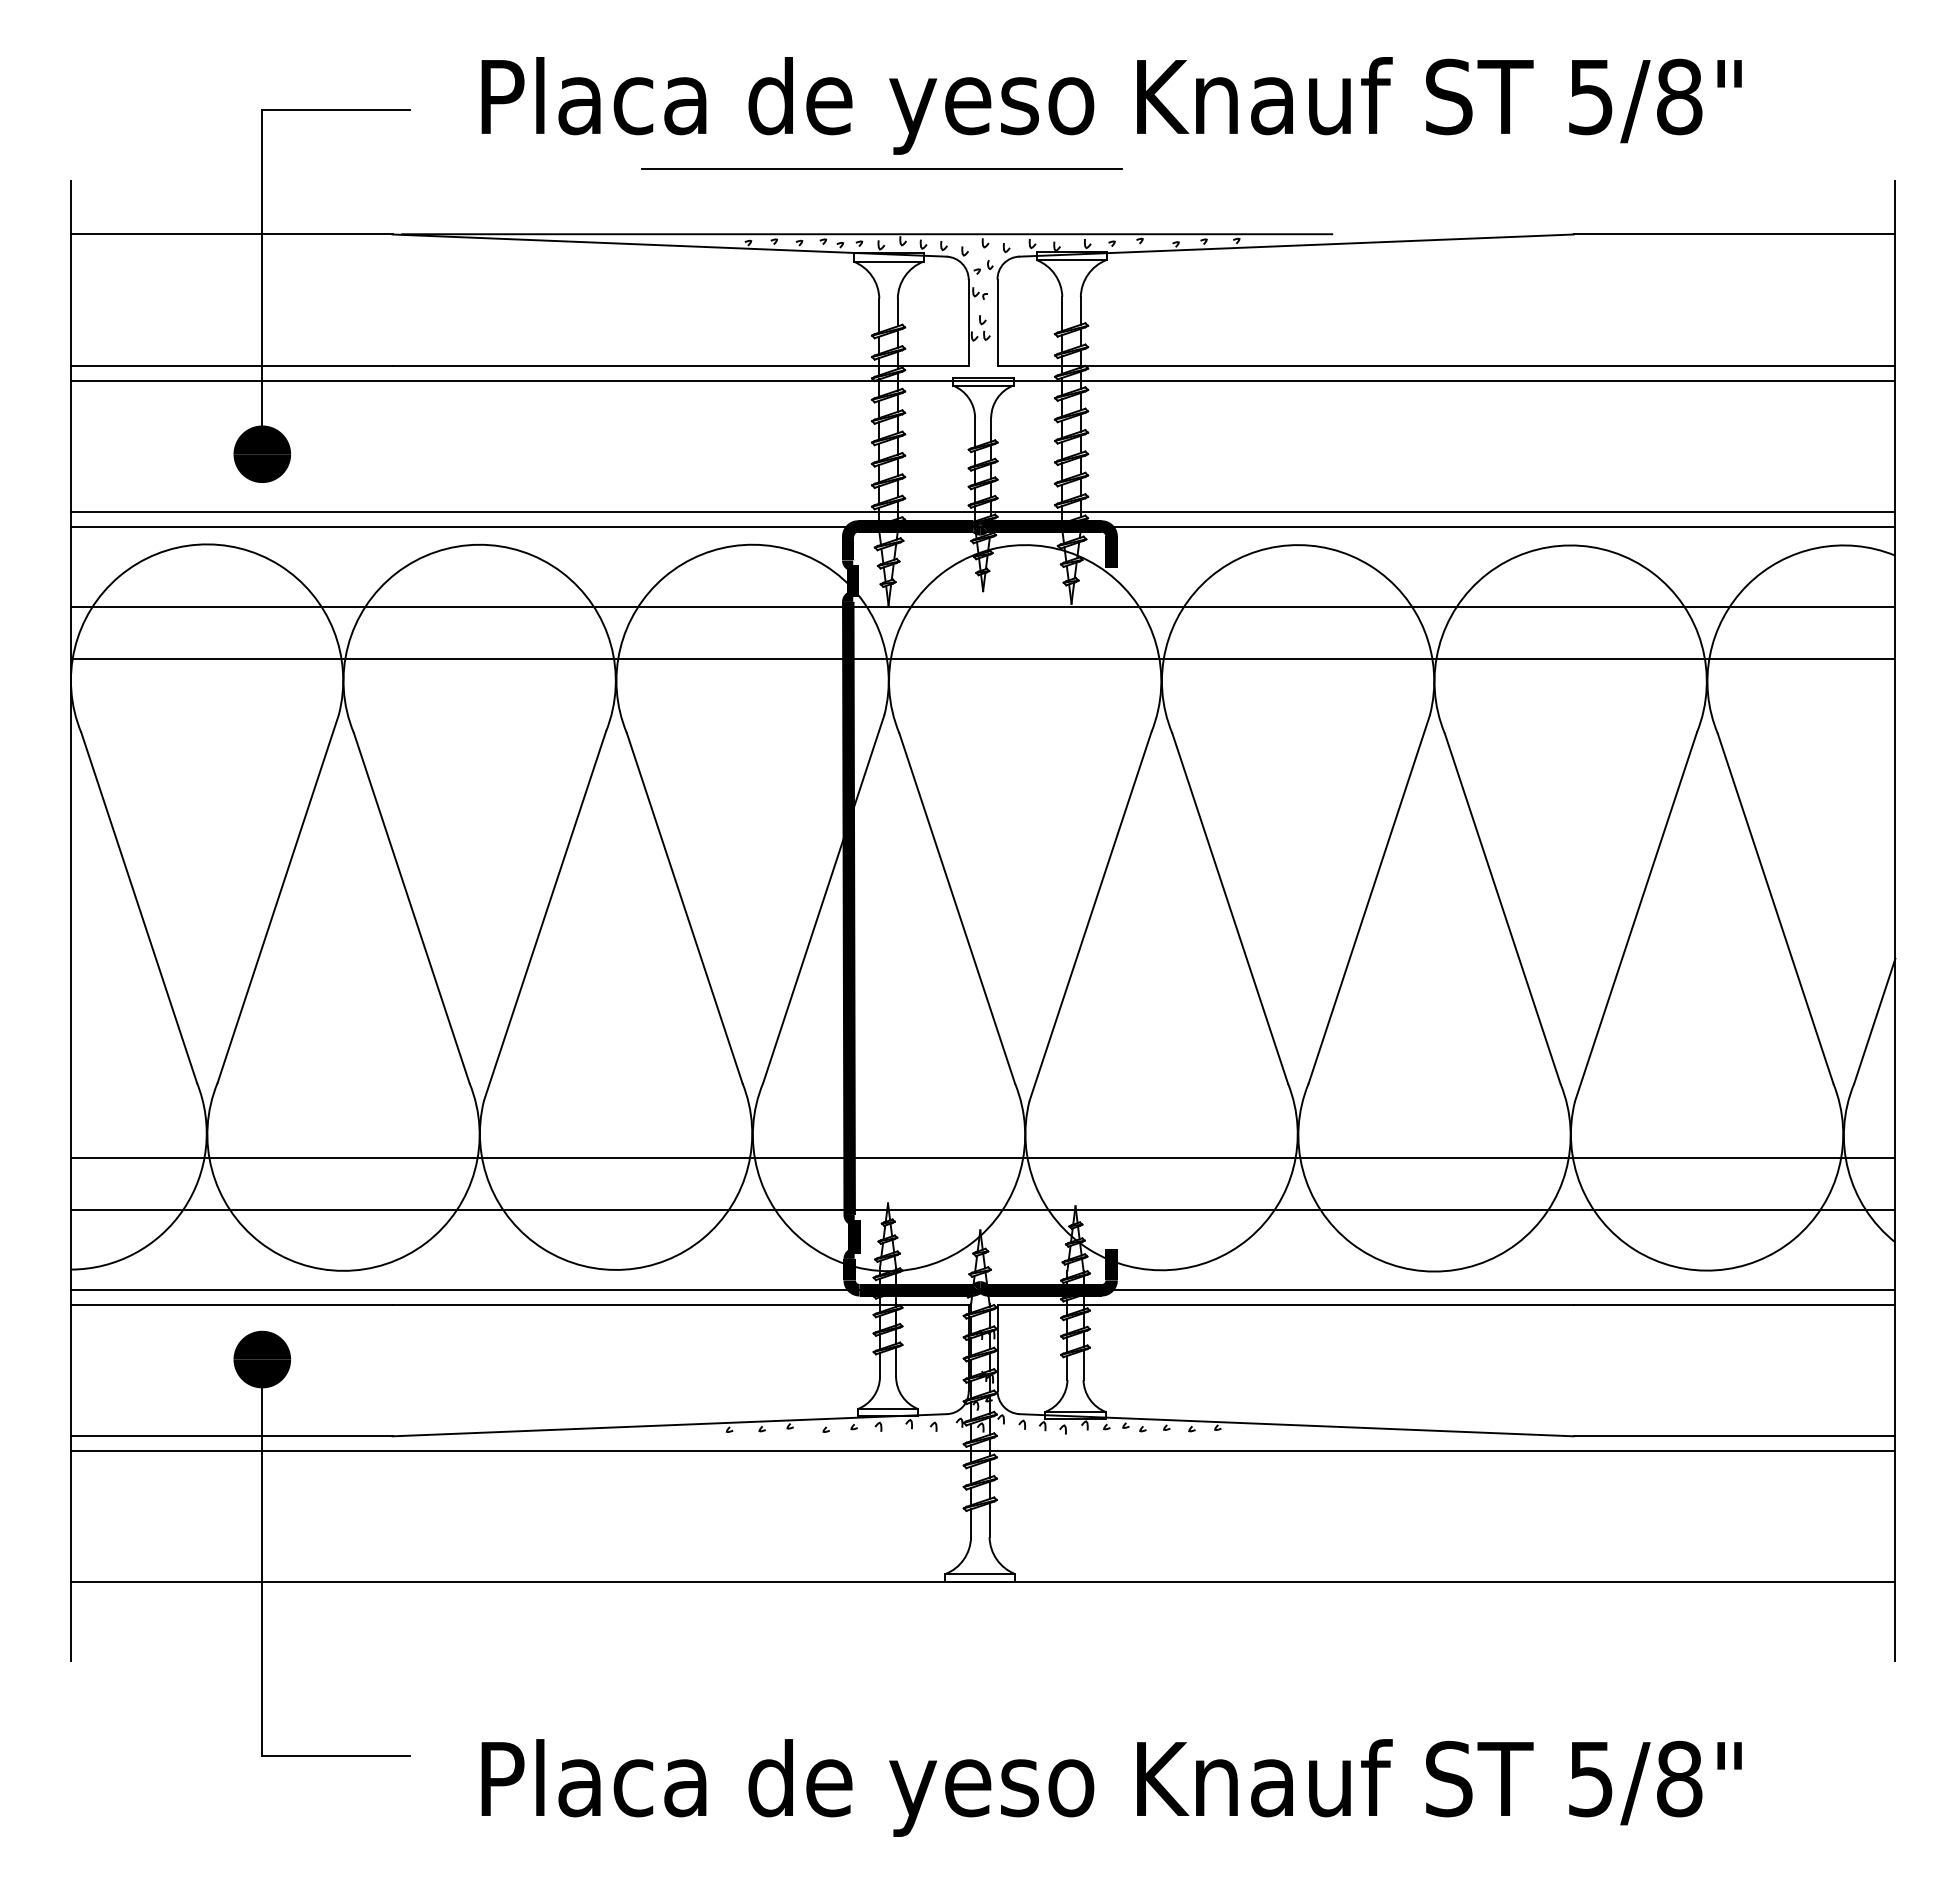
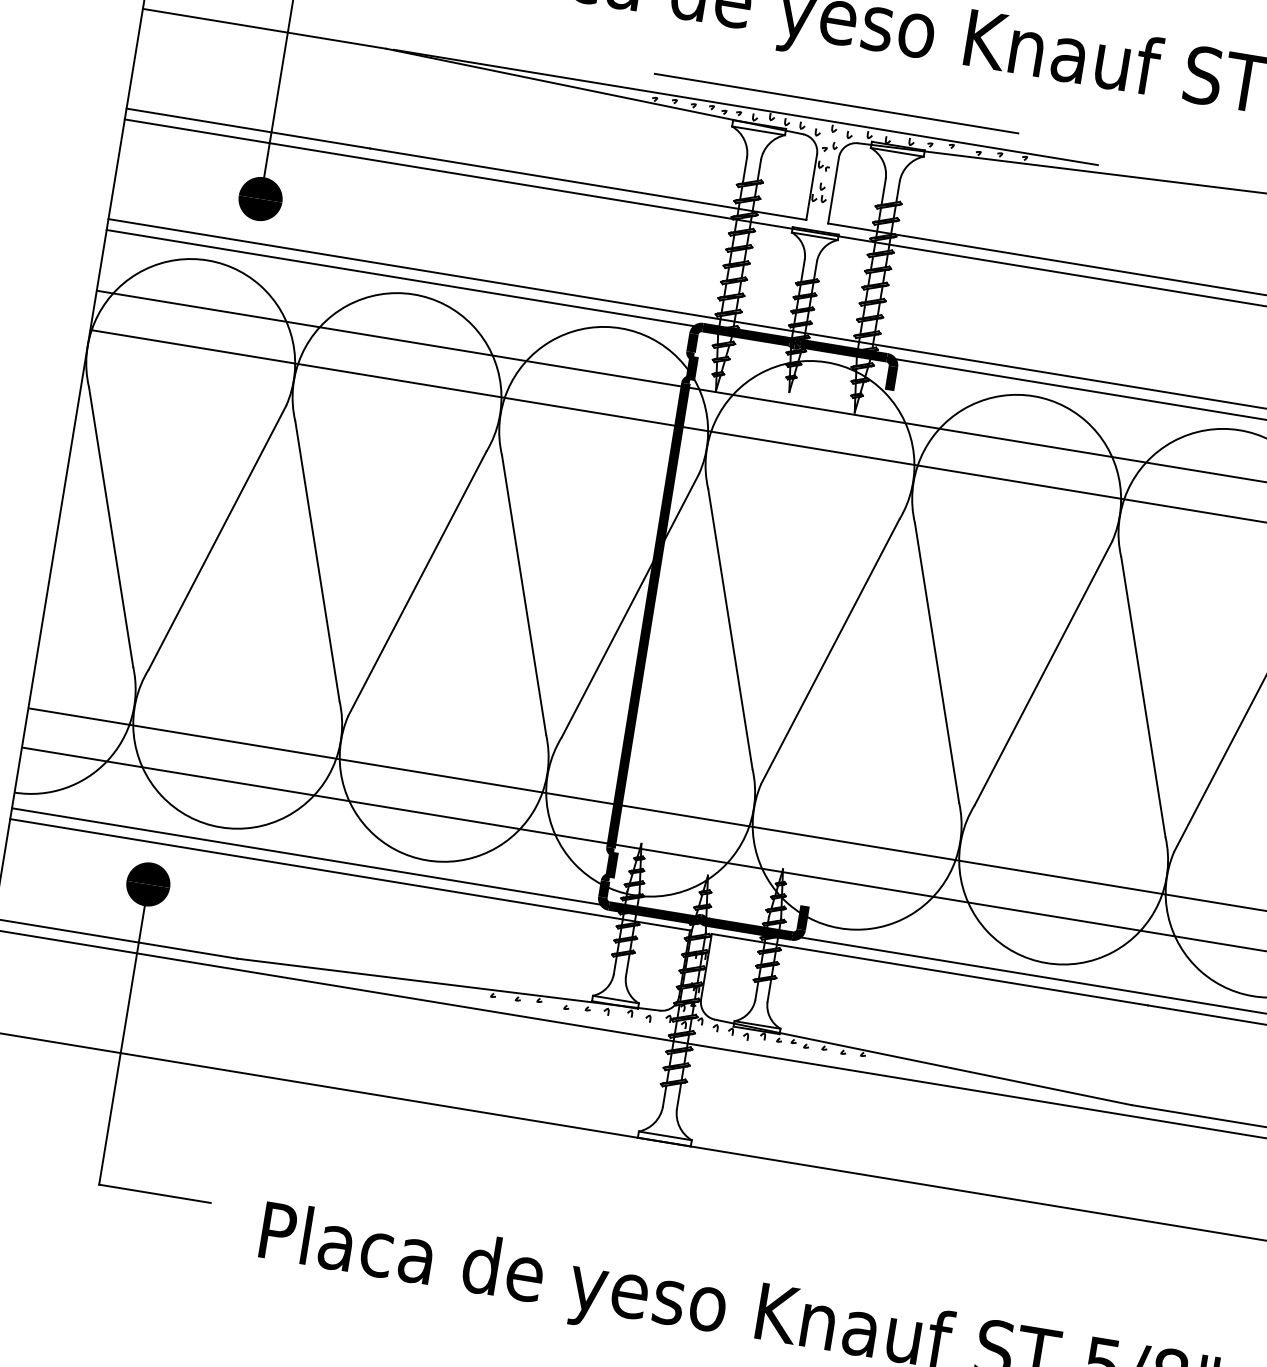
line: (881, 168) -> (836, 102), moved

